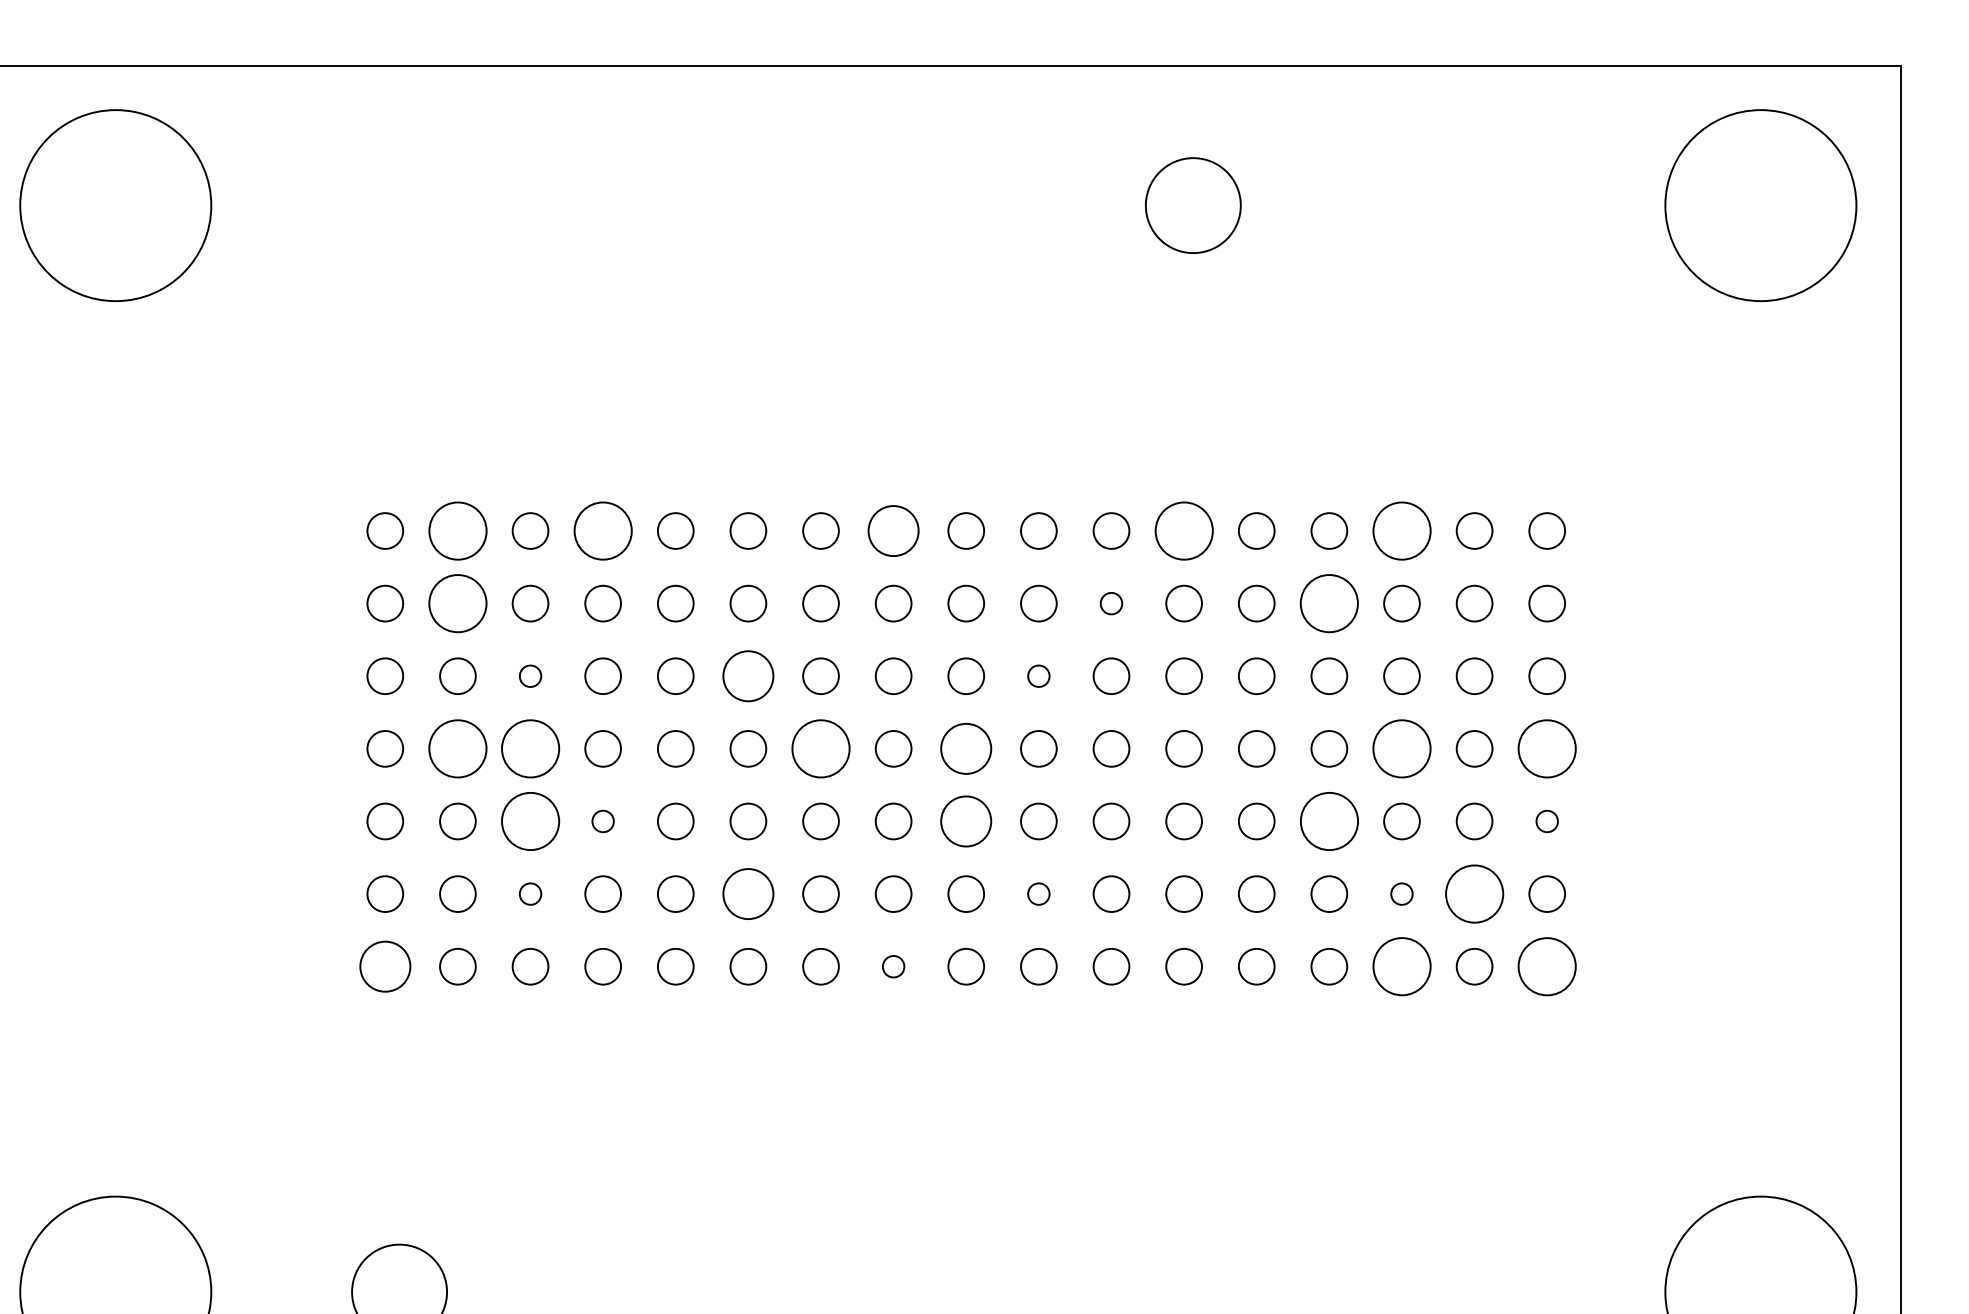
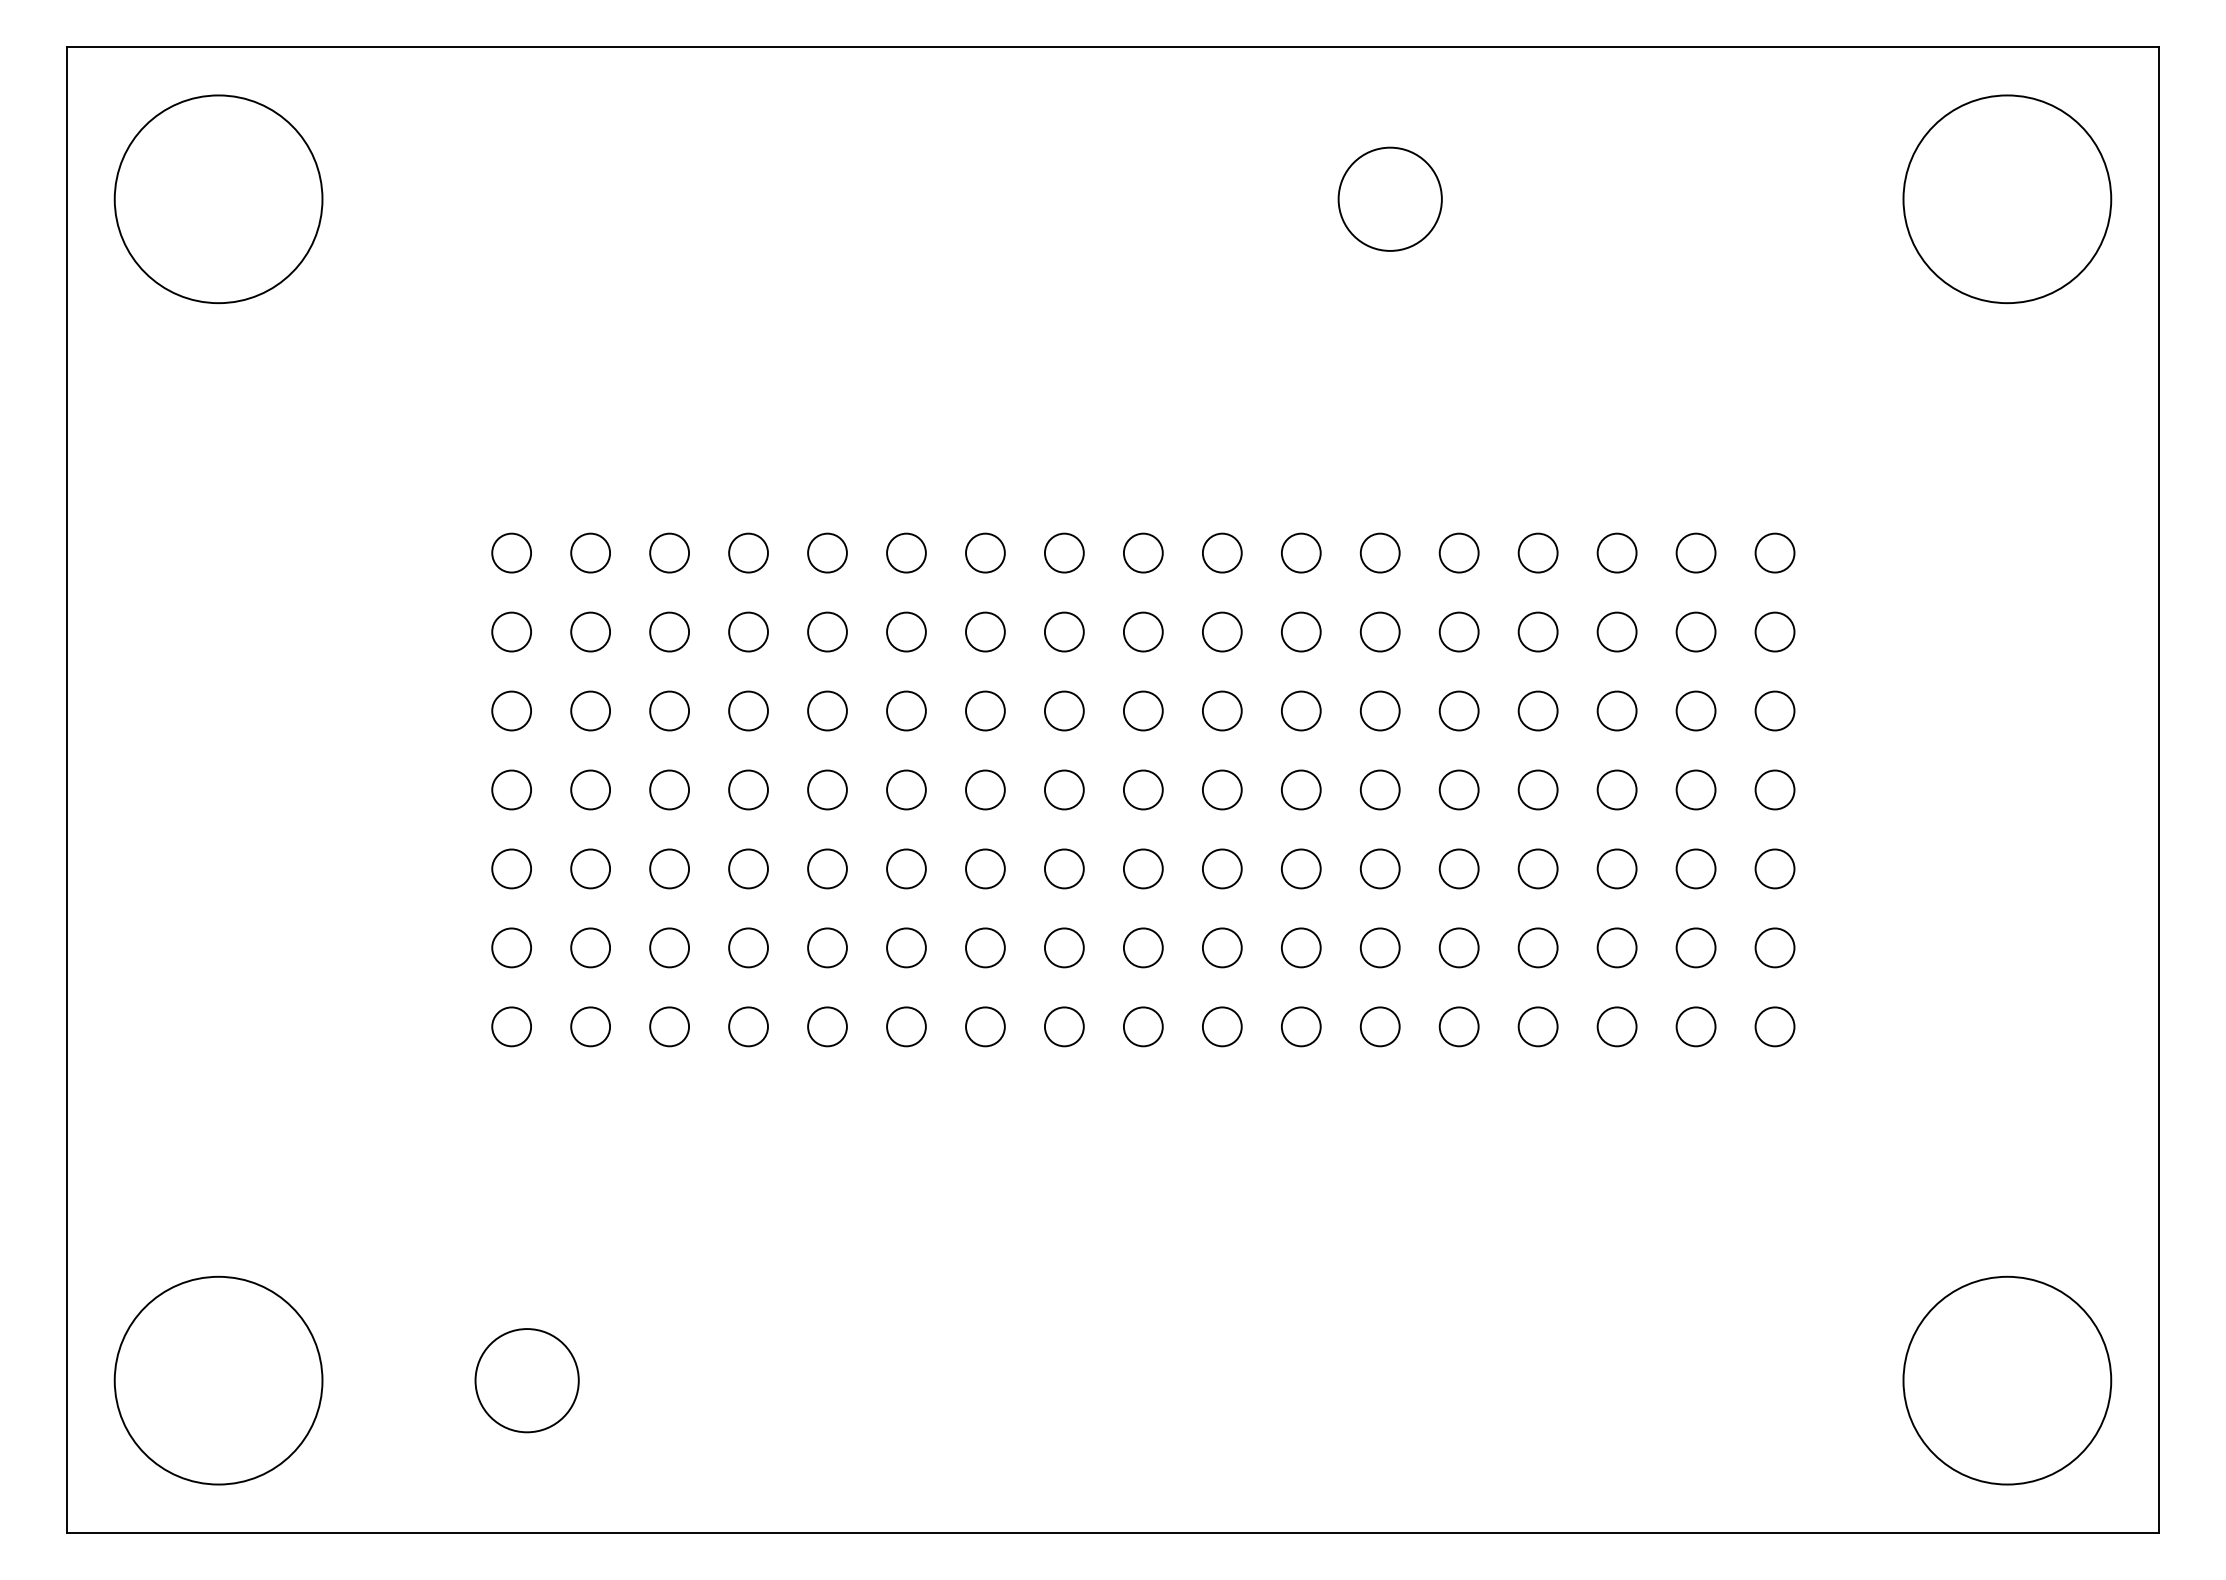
circle: (457, 530) -> (590, 552), size x0.62
circle: (603, 530) -> (748, 552), size x0.62
circle: (893, 530) -> (1064, 552), size x0.71
circle: (1183, 530) -> (1379, 552), size x0.62
circle: (1401, 530) -> (1616, 552), size x0.62
circle: (457, 603) -> (590, 631), size x0.62
circle: (1110, 603) -> (1300, 631), size x1.67
circle: (1328, 603) -> (1537, 631), size x0.62
circle: (530, 675) -> (669, 710), size x1.67
circle: (748, 675) -> (906, 710), size x0.71
circle: (1038, 675) -> (1221, 710), size x1.67
circle: (457, 748) -> (590, 789), size x0.62
circle: (530, 748) -> (669, 789), size x0.62
circle: (821, 748) -> (985, 789), size x0.62
circle: (966, 748) -> (1143, 789), size x0.71
circle: (1401, 748) -> (1616, 789), size x0.62
circle: (1546, 748) -> (1774, 789), size x0.62
circle: (530, 821) -> (669, 868), size x0.62
circle: (603, 821) -> (748, 868), size x1.67
circle: (966, 821) -> (1143, 868), size x0.71
circle: (1328, 821) -> (1537, 868), size x0.62
circle: (1546, 821) -> (1774, 868), size x1.67
circle: (530, 893) -> (669, 947), size x1.67
circle: (748, 893) -> (906, 947), size x0.71
circle: (1038, 893) -> (1221, 947), size x1.67
circle: (1401, 893) -> (1616, 947), size x1.67
circle: (1474, 893) -> (1695, 947), size x0.62
circle: (385, 966) -> (511, 1026), size x0.71
circle: (892, 966) -> (1063, 1026), size x1.67
circle: (1401, 966) -> (1616, 1026), size x0.62
circle: (1546, 966) -> (1774, 1026), size x0.62

